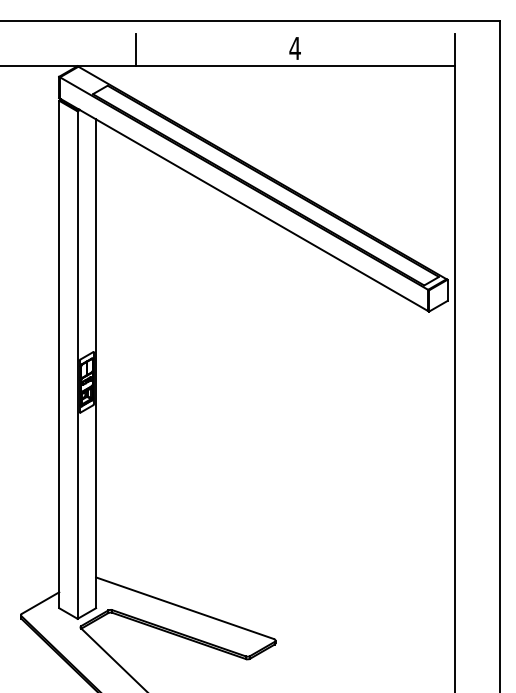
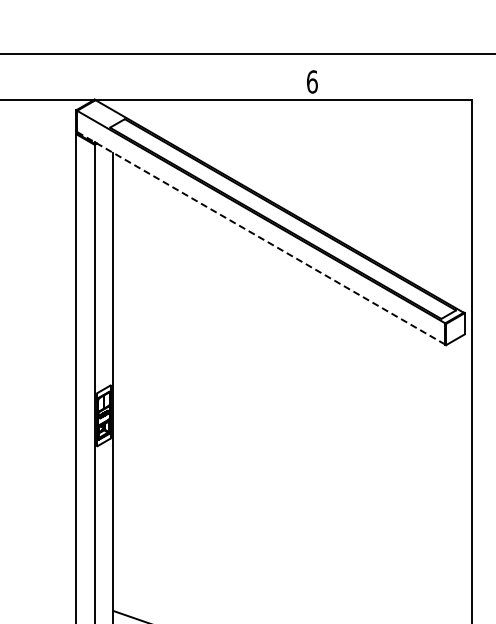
text: (294, 48) -> (311, 81), 4 -> 6
line: (136, 49) -> (153, 82), removed
line: (454, 49) -> (471, 82), removed
line: (244, 204) -> (261, 237), solid -> dashed

